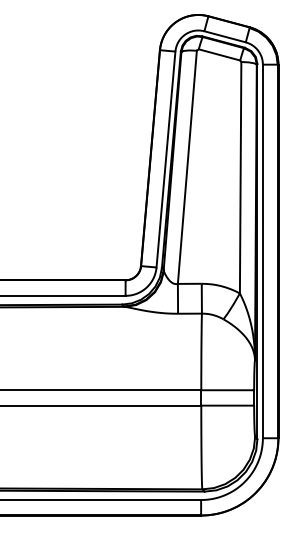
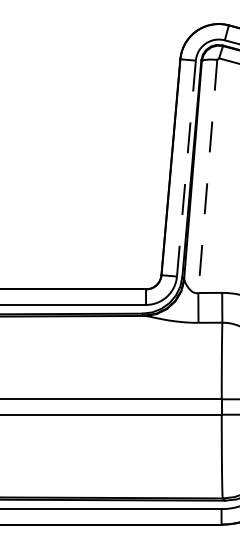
line: (165, 160) -> (185, 169), solid -> dashed
line: (187, 167) -> (207, 176), solid -> dashed

